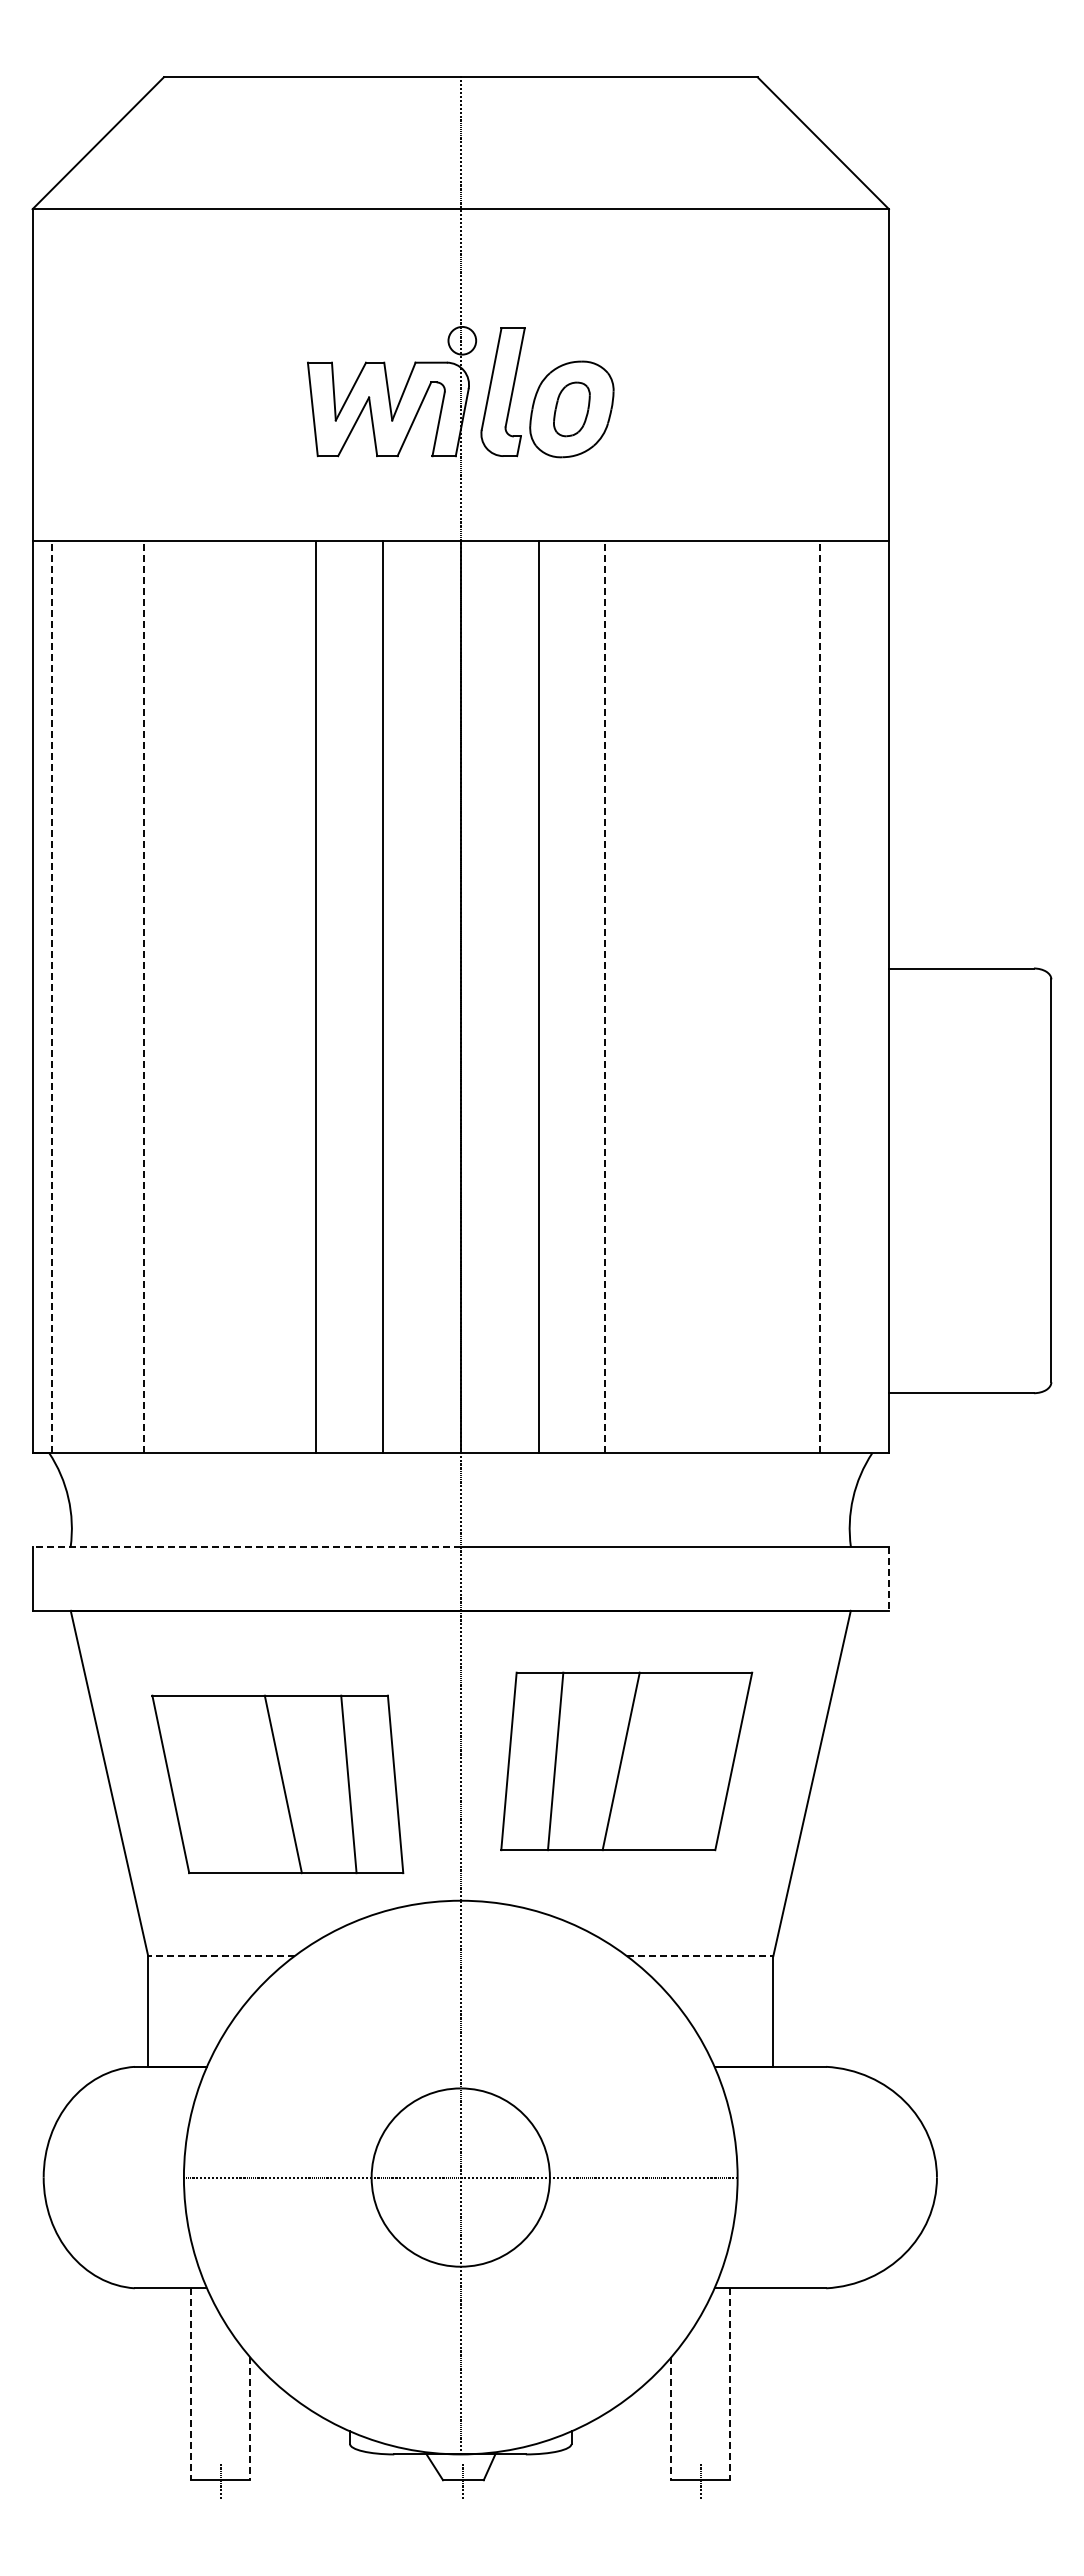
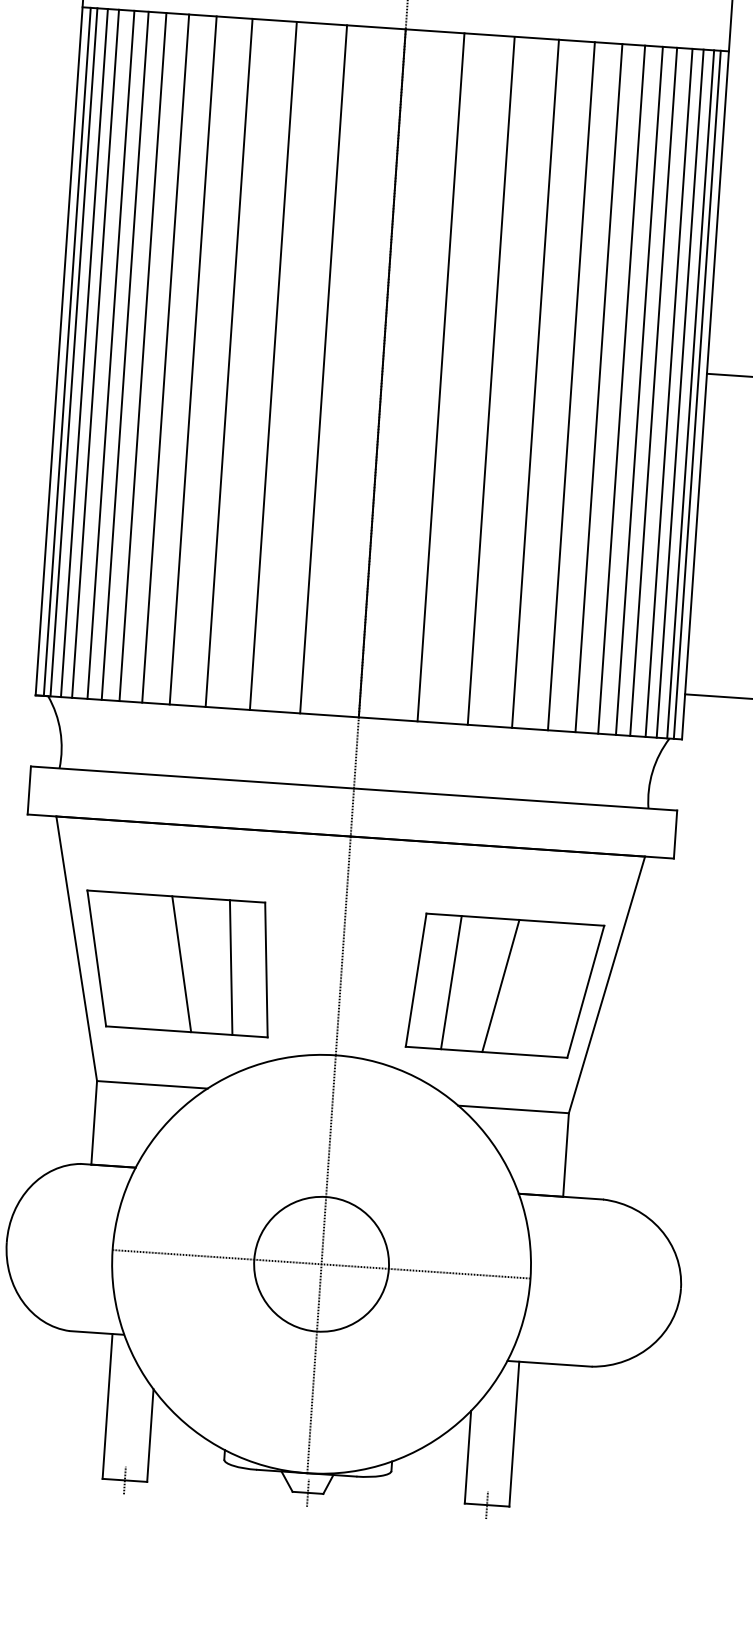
line: (43, 996) -> (67, 351), added
line: (66, 996) -> (84, 352), added
line: (80, 996) -> (95, 353), added
line: (101, 996) -> (111, 354), added
line: (120, 996) -> (125, 355), added
line: (173, 996) -> (165, 358), added
line: (210, 996) -> (193, 360), added
line: (257, 996) -> (228, 362), added
line: (663, 996) -> (535, 383), added
line: (711, 996) -> (571, 385), added
line: (747, 996) -> (598, 387), added
line: (777, 996) -> (621, 389), added
line: (801, 996) -> (639, 390), added
line: (840, 996) -> (668, 392), added
line: (855, 996) -> (680, 393), added
line: (869, 996) -> (690, 393), added
line: (878, 996) -> (697, 394), added
line: (52, 997) -> (74, 352), dashed -> solid
line: (143, 997) -> (142, 357), dashed -> solid
line: (605, 997) -> (491, 381), dashed -> solid
line: (820, 997) -> (653, 392), dashed -> solid
line: (246, 1547) -> (192, 777), dashed -> solid
line: (888, 1579) -> (675, 834), dashed -> solid
part: (626, 1761) -> (504, 986), moved
part: (277, 1784) -> (177, 963), moved
line: (220, 1956) -> (151, 1085), dashed -> solid
line: (700, 1956) -> (513, 1109), dashed -> solid
line: (191, 2384) -> (107, 1406), dashed -> solid
line: (730, 2384) -> (514, 1434), dashed -> solid
line: (250, 2419) -> (150, 1436), dashed -> solid
line: (671, 2419) -> (468, 1457), dashed -> solid

